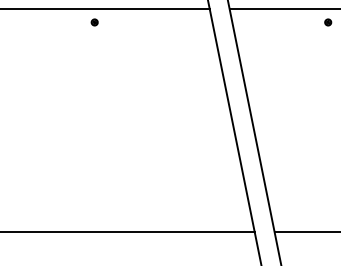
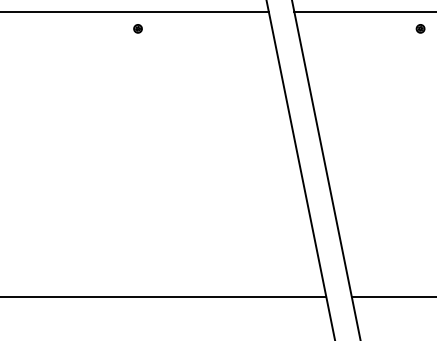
part: (94, 22) -> (137, 28), moved

